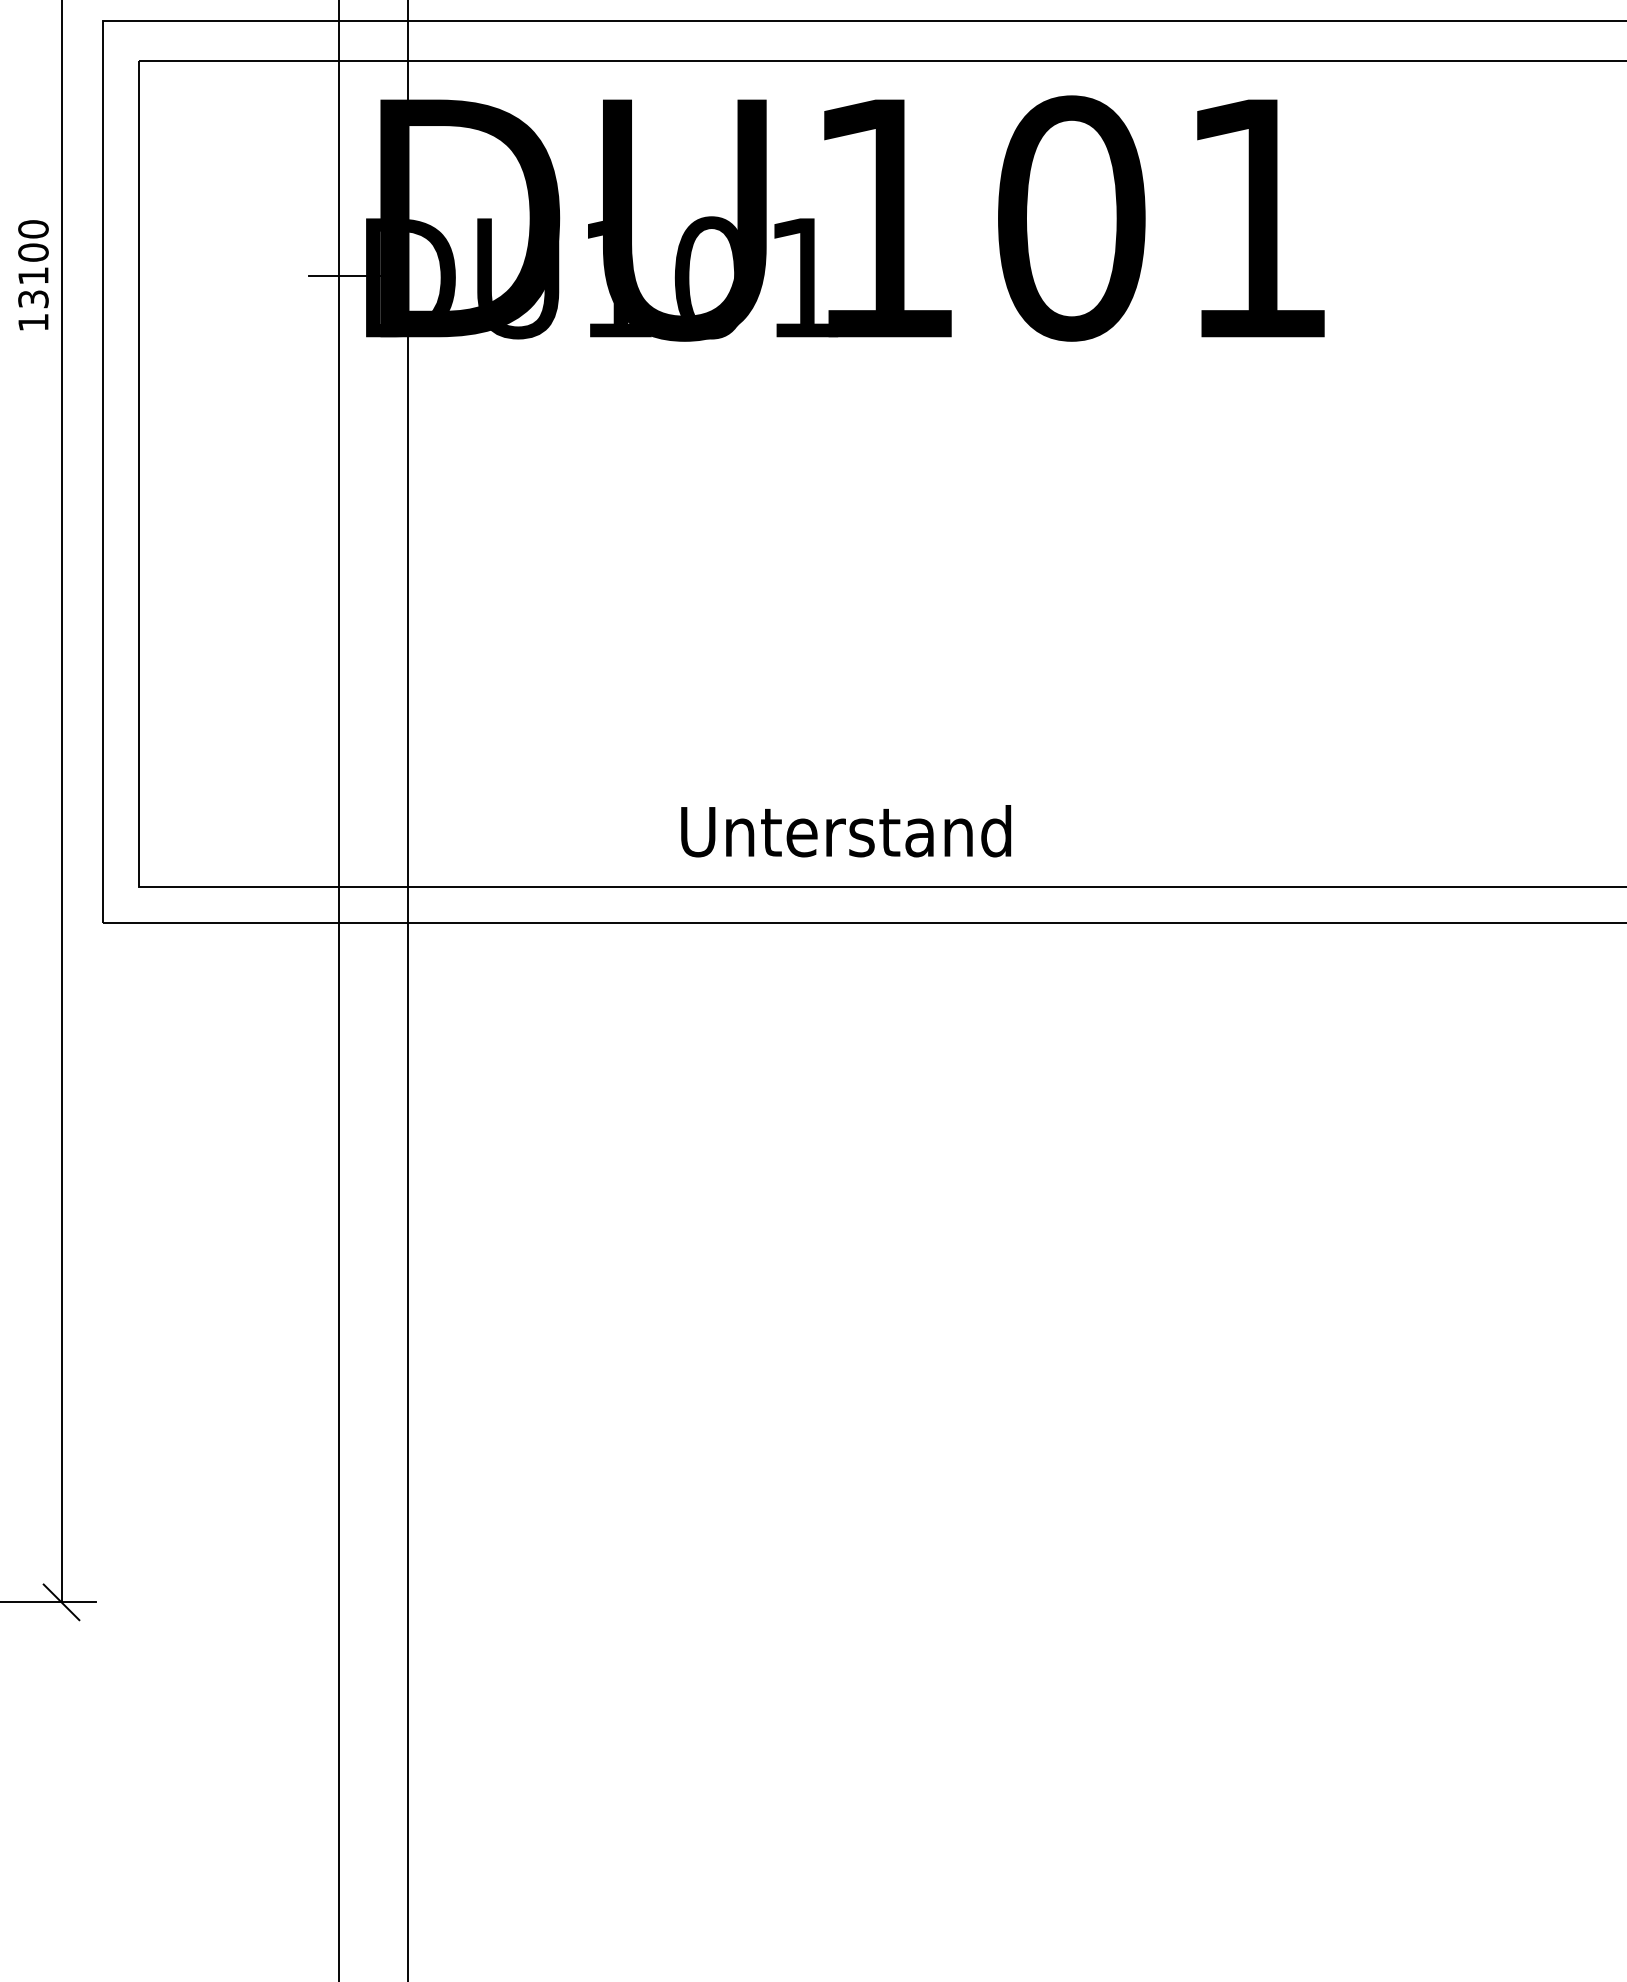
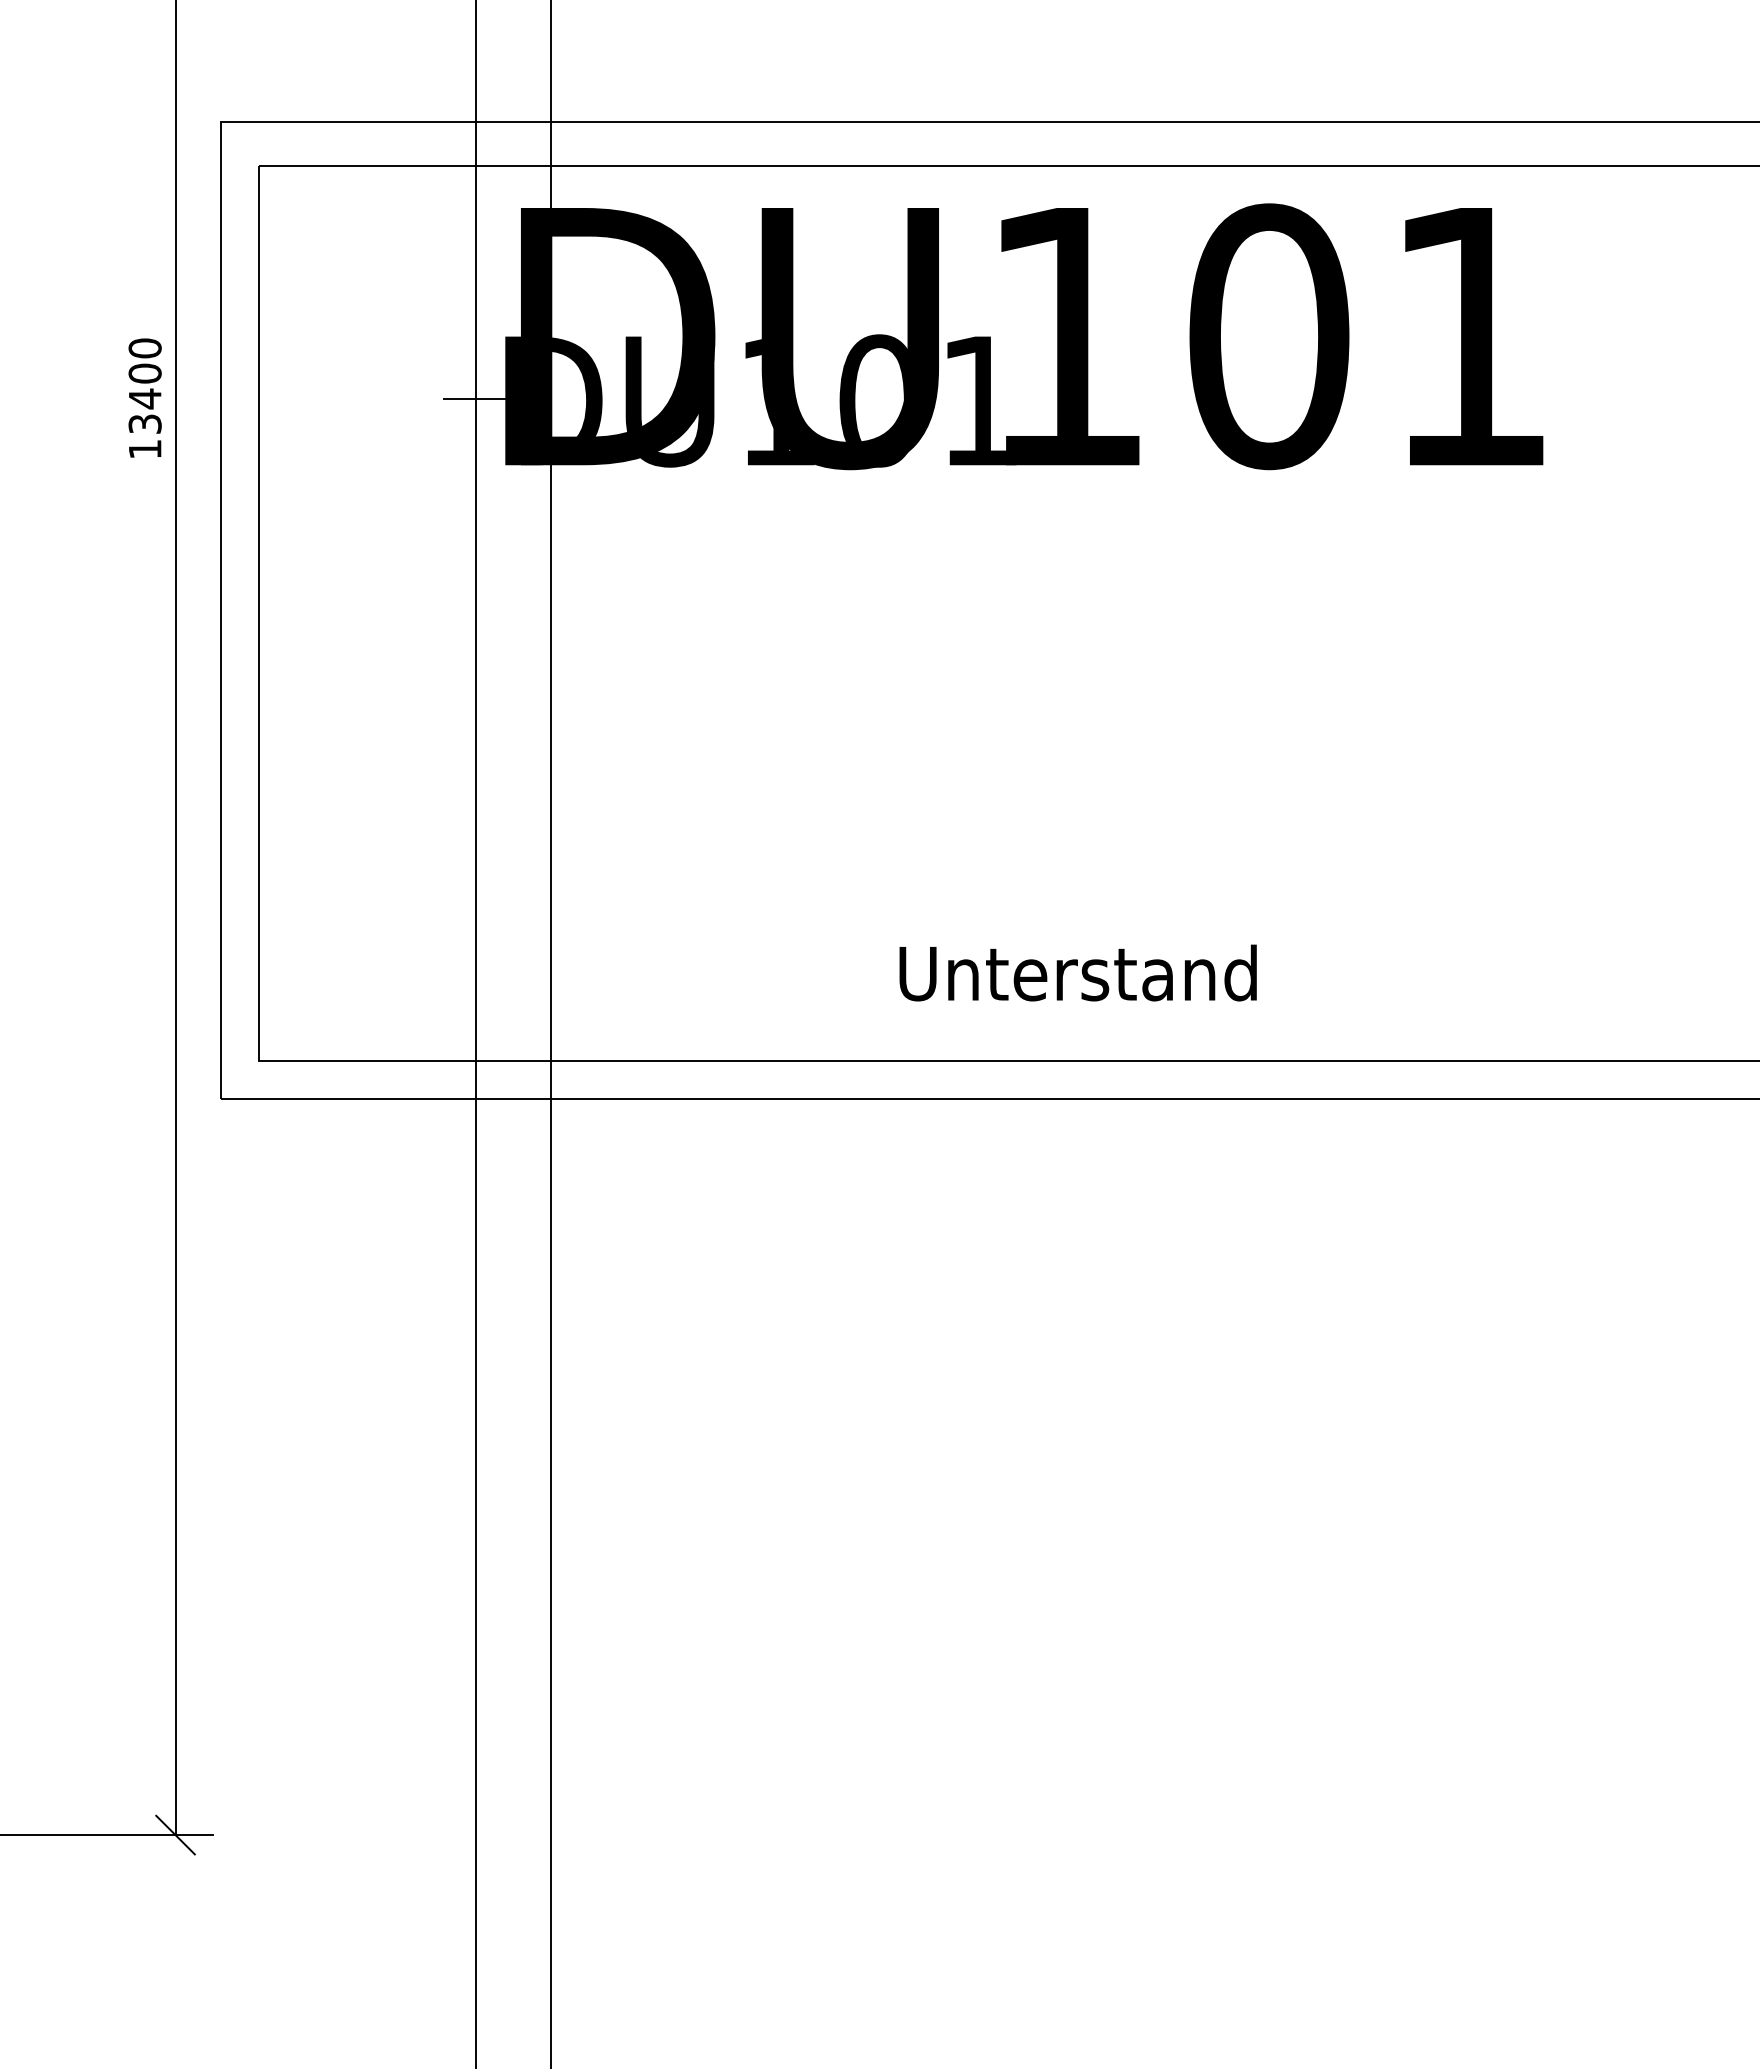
text: (33, 275) -> (145, 398), 13100 -> 13400
text: (846, 831) -> (1078, 973), moved

